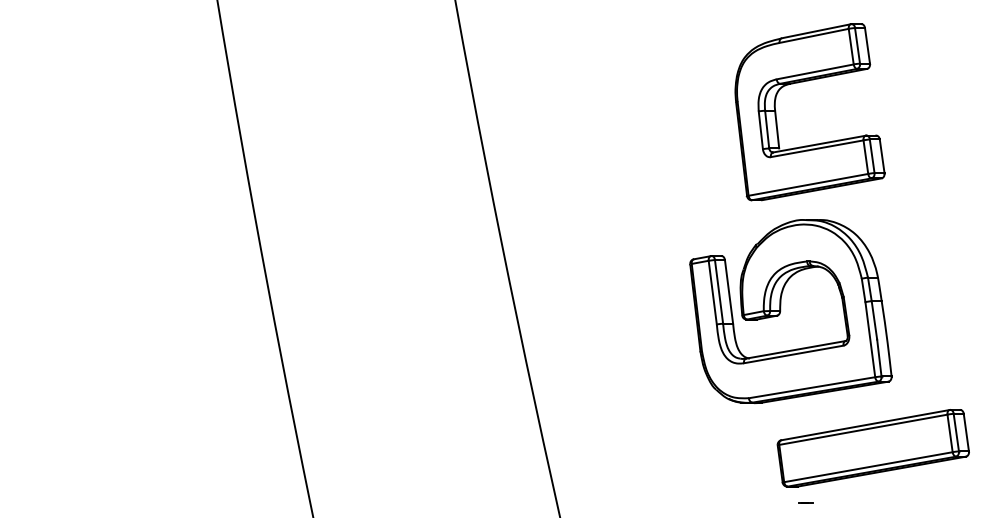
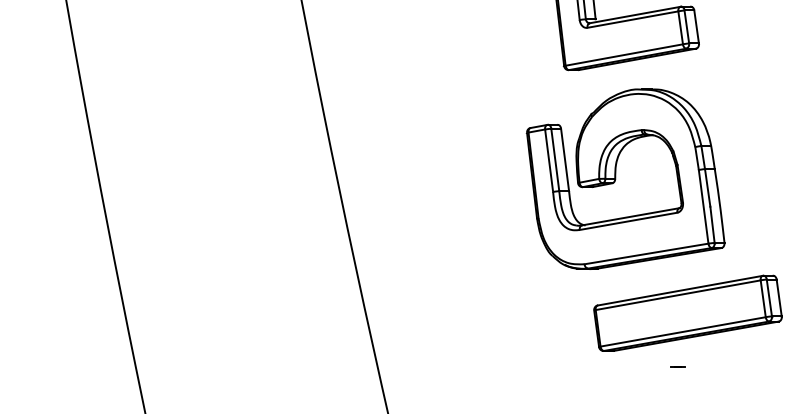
part: (781, 310) -> (616, 178), moved
line: (805, 502) -> (678, 366), moved

